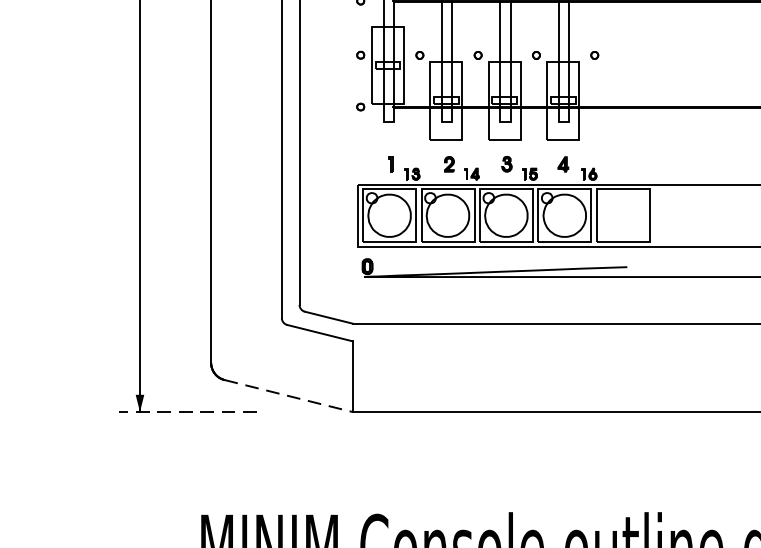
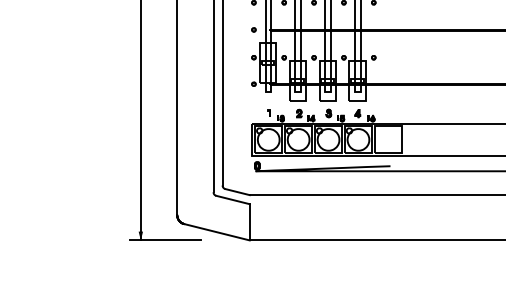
line: (287, 396) -> (216, 232), dashed -> solid
line: (186, 412) -> (164, 240), dashed -> solid

